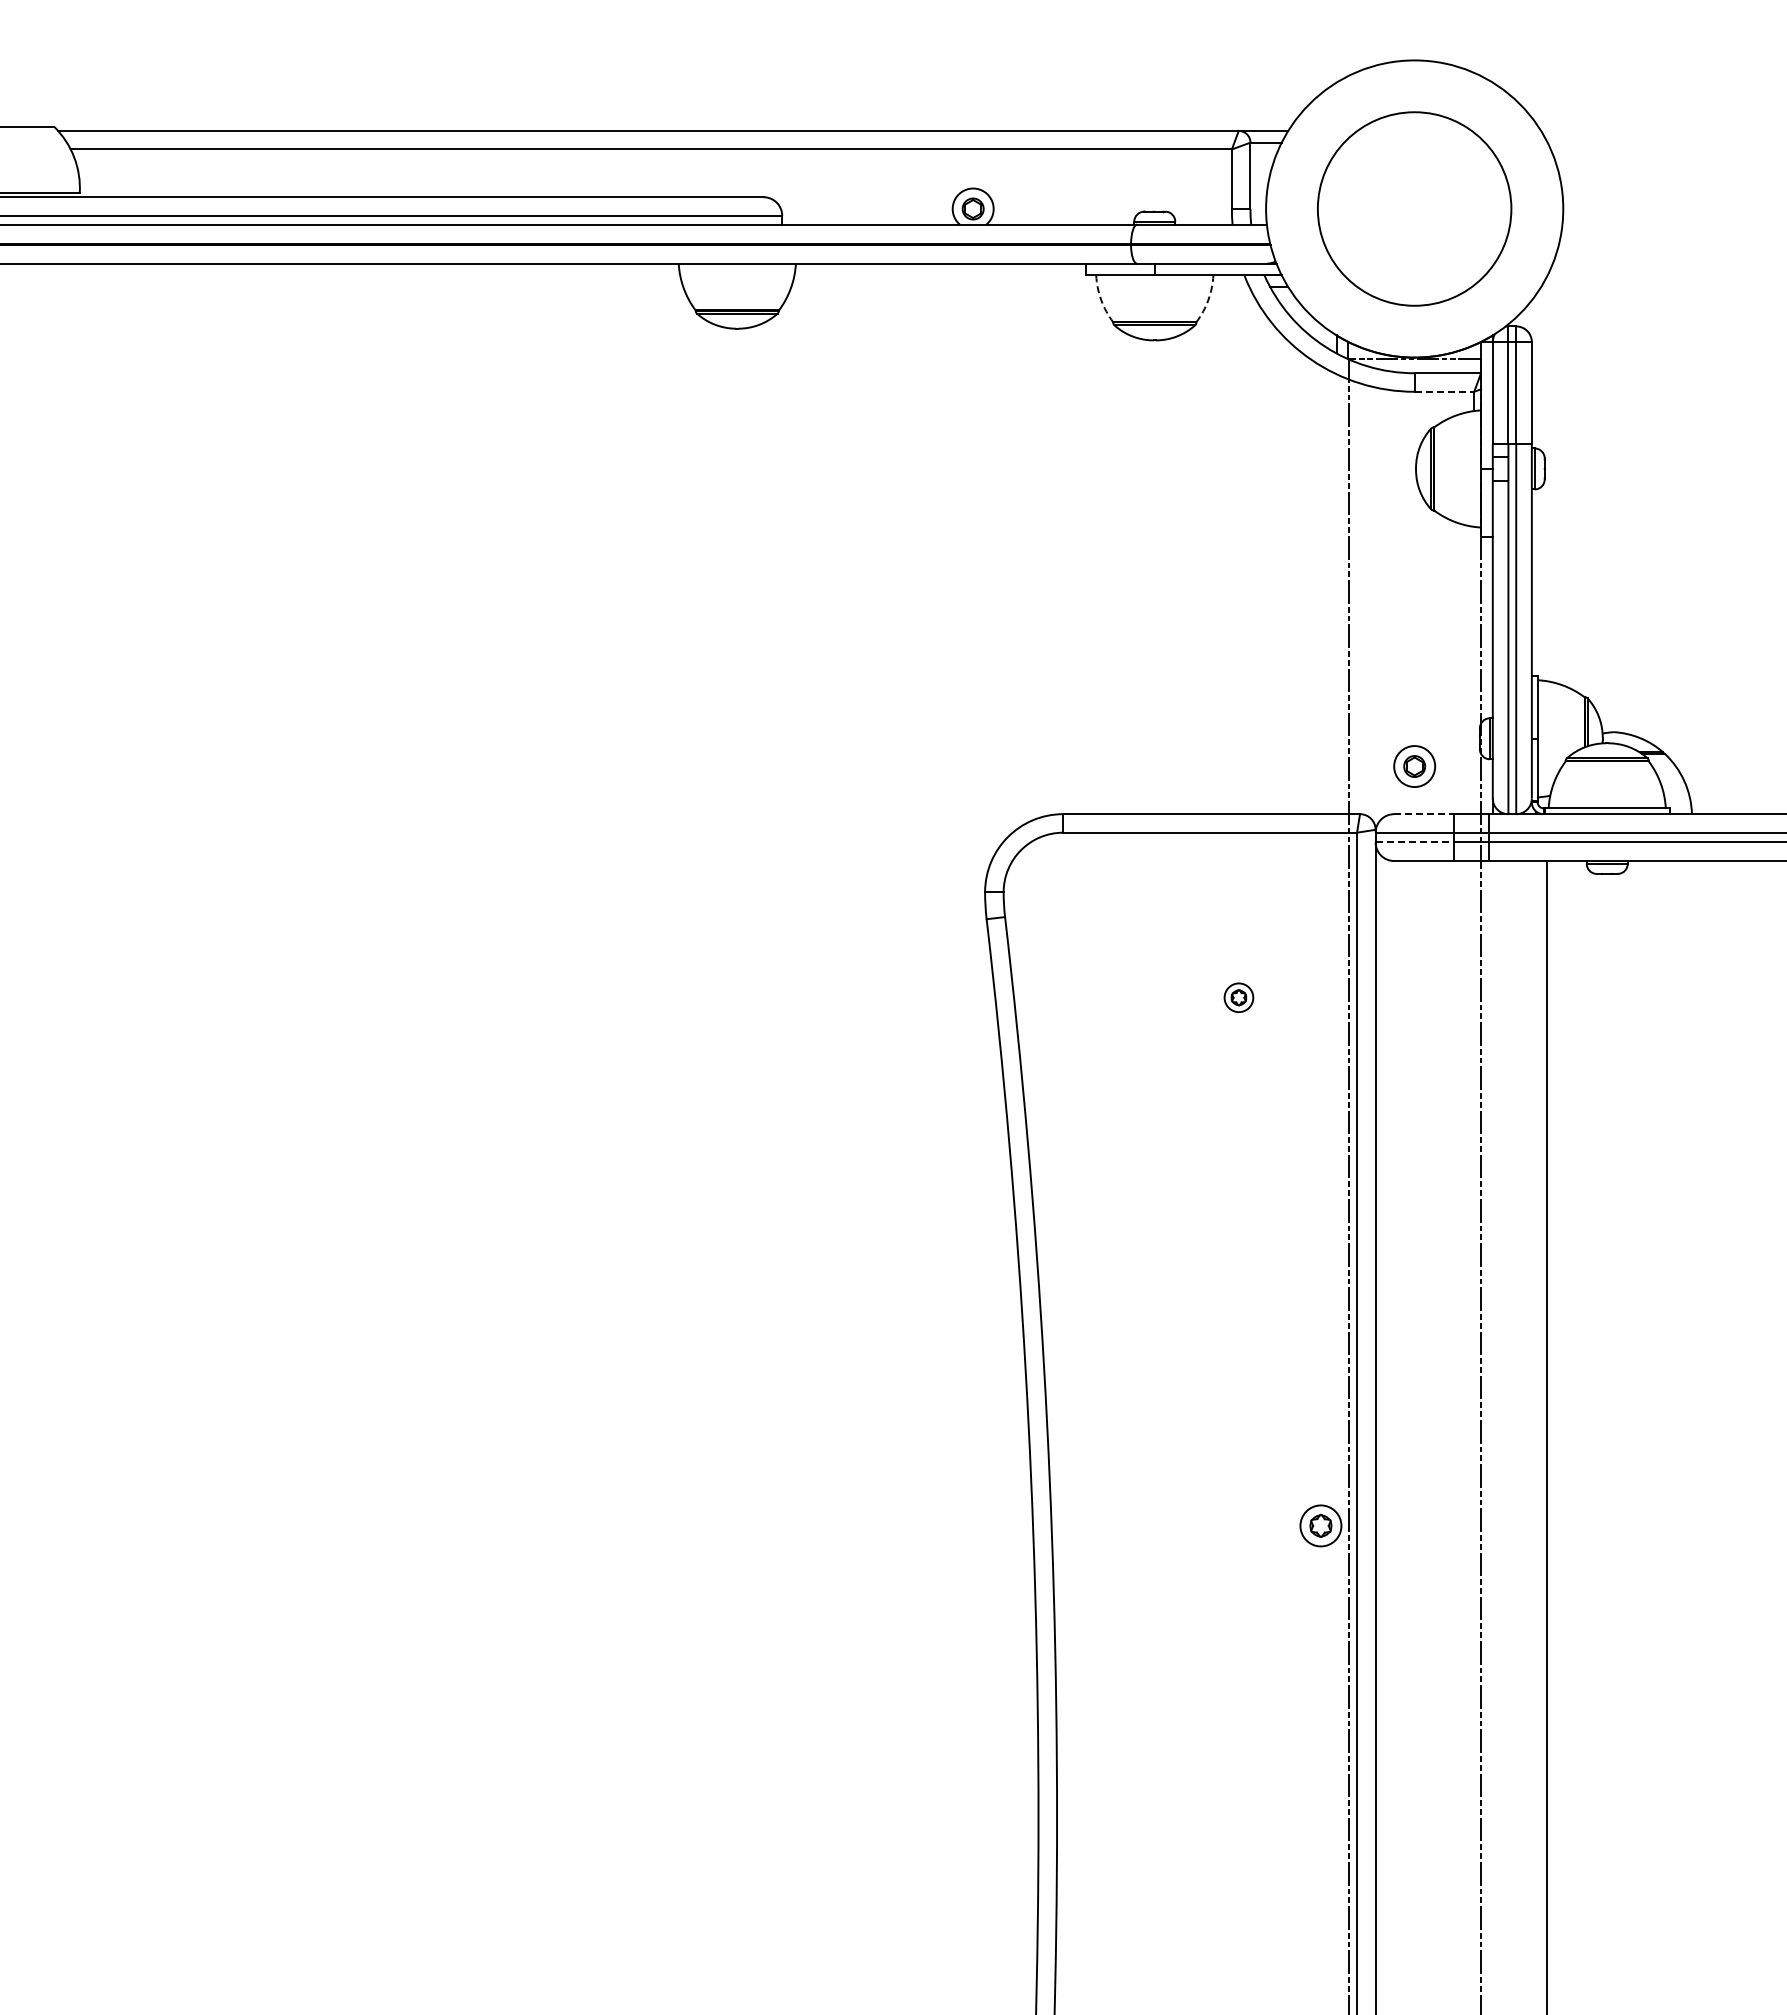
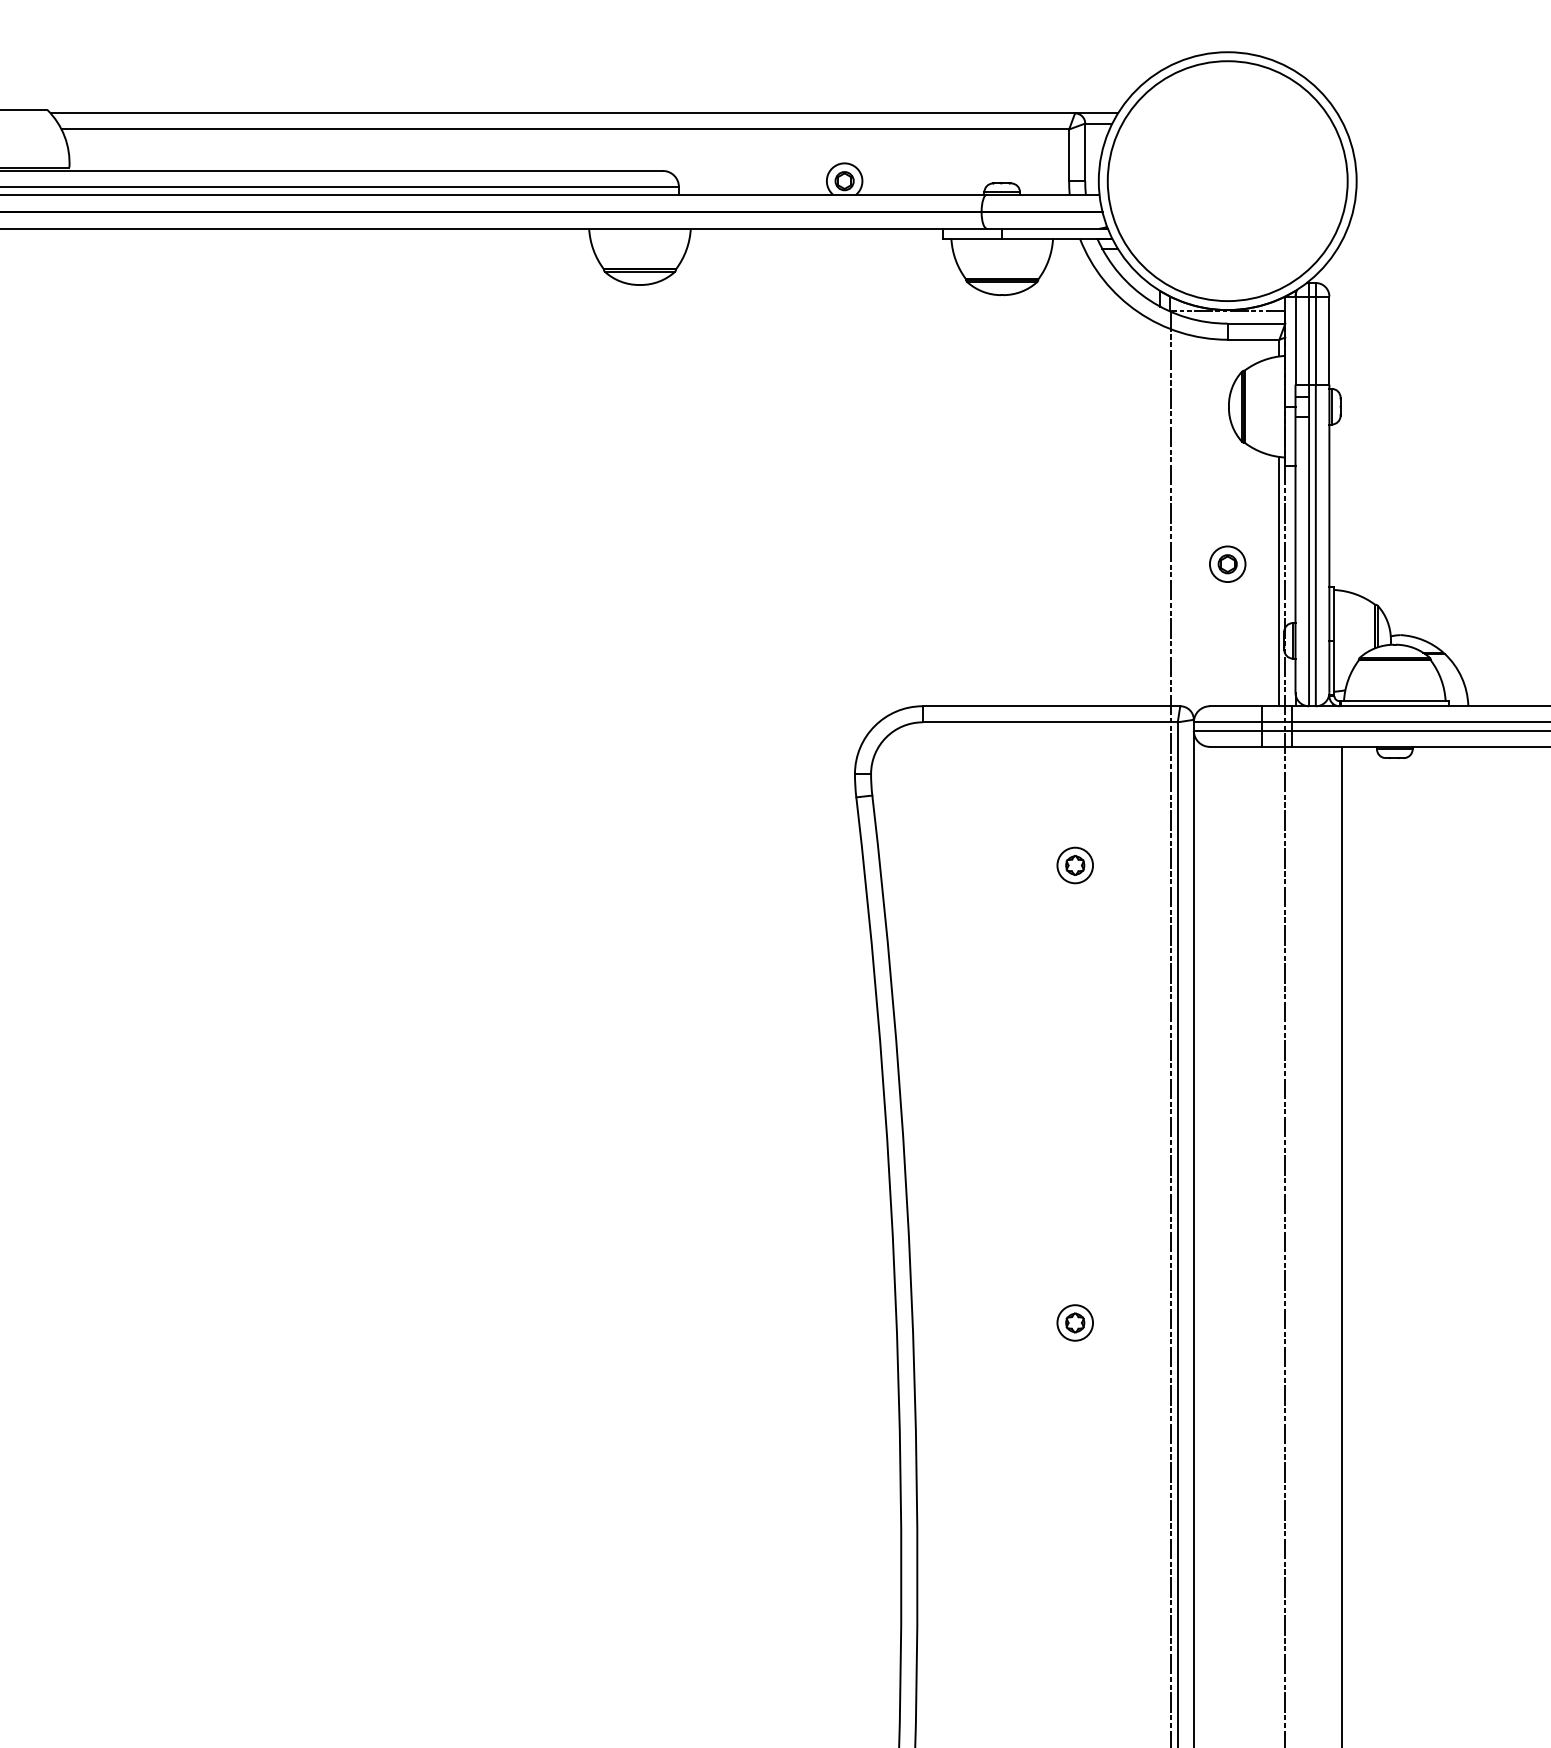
circle: (1414, 208) -> (1227, 180), size x1.43
arc: (1101, 300) -> (955, 260), dashed -> solid
arc: (1208, 300) -> (1048, 260), dashed -> solid
line: (1444, 391) -> (1253, 339), dashed -> solid
line: (1474, 670) -> (1279, 581), added
part: (1414, 766) -> (1227, 564), moved
line: (1423, 814) -> (1235, 706), dashed -> solid
line: (1415, 842) -> (1228, 730), dashed -> solid
part: (1238, 997) -> (1074, 865), size x1.43
part: (1320, 1525) -> (1074, 1322), moved

